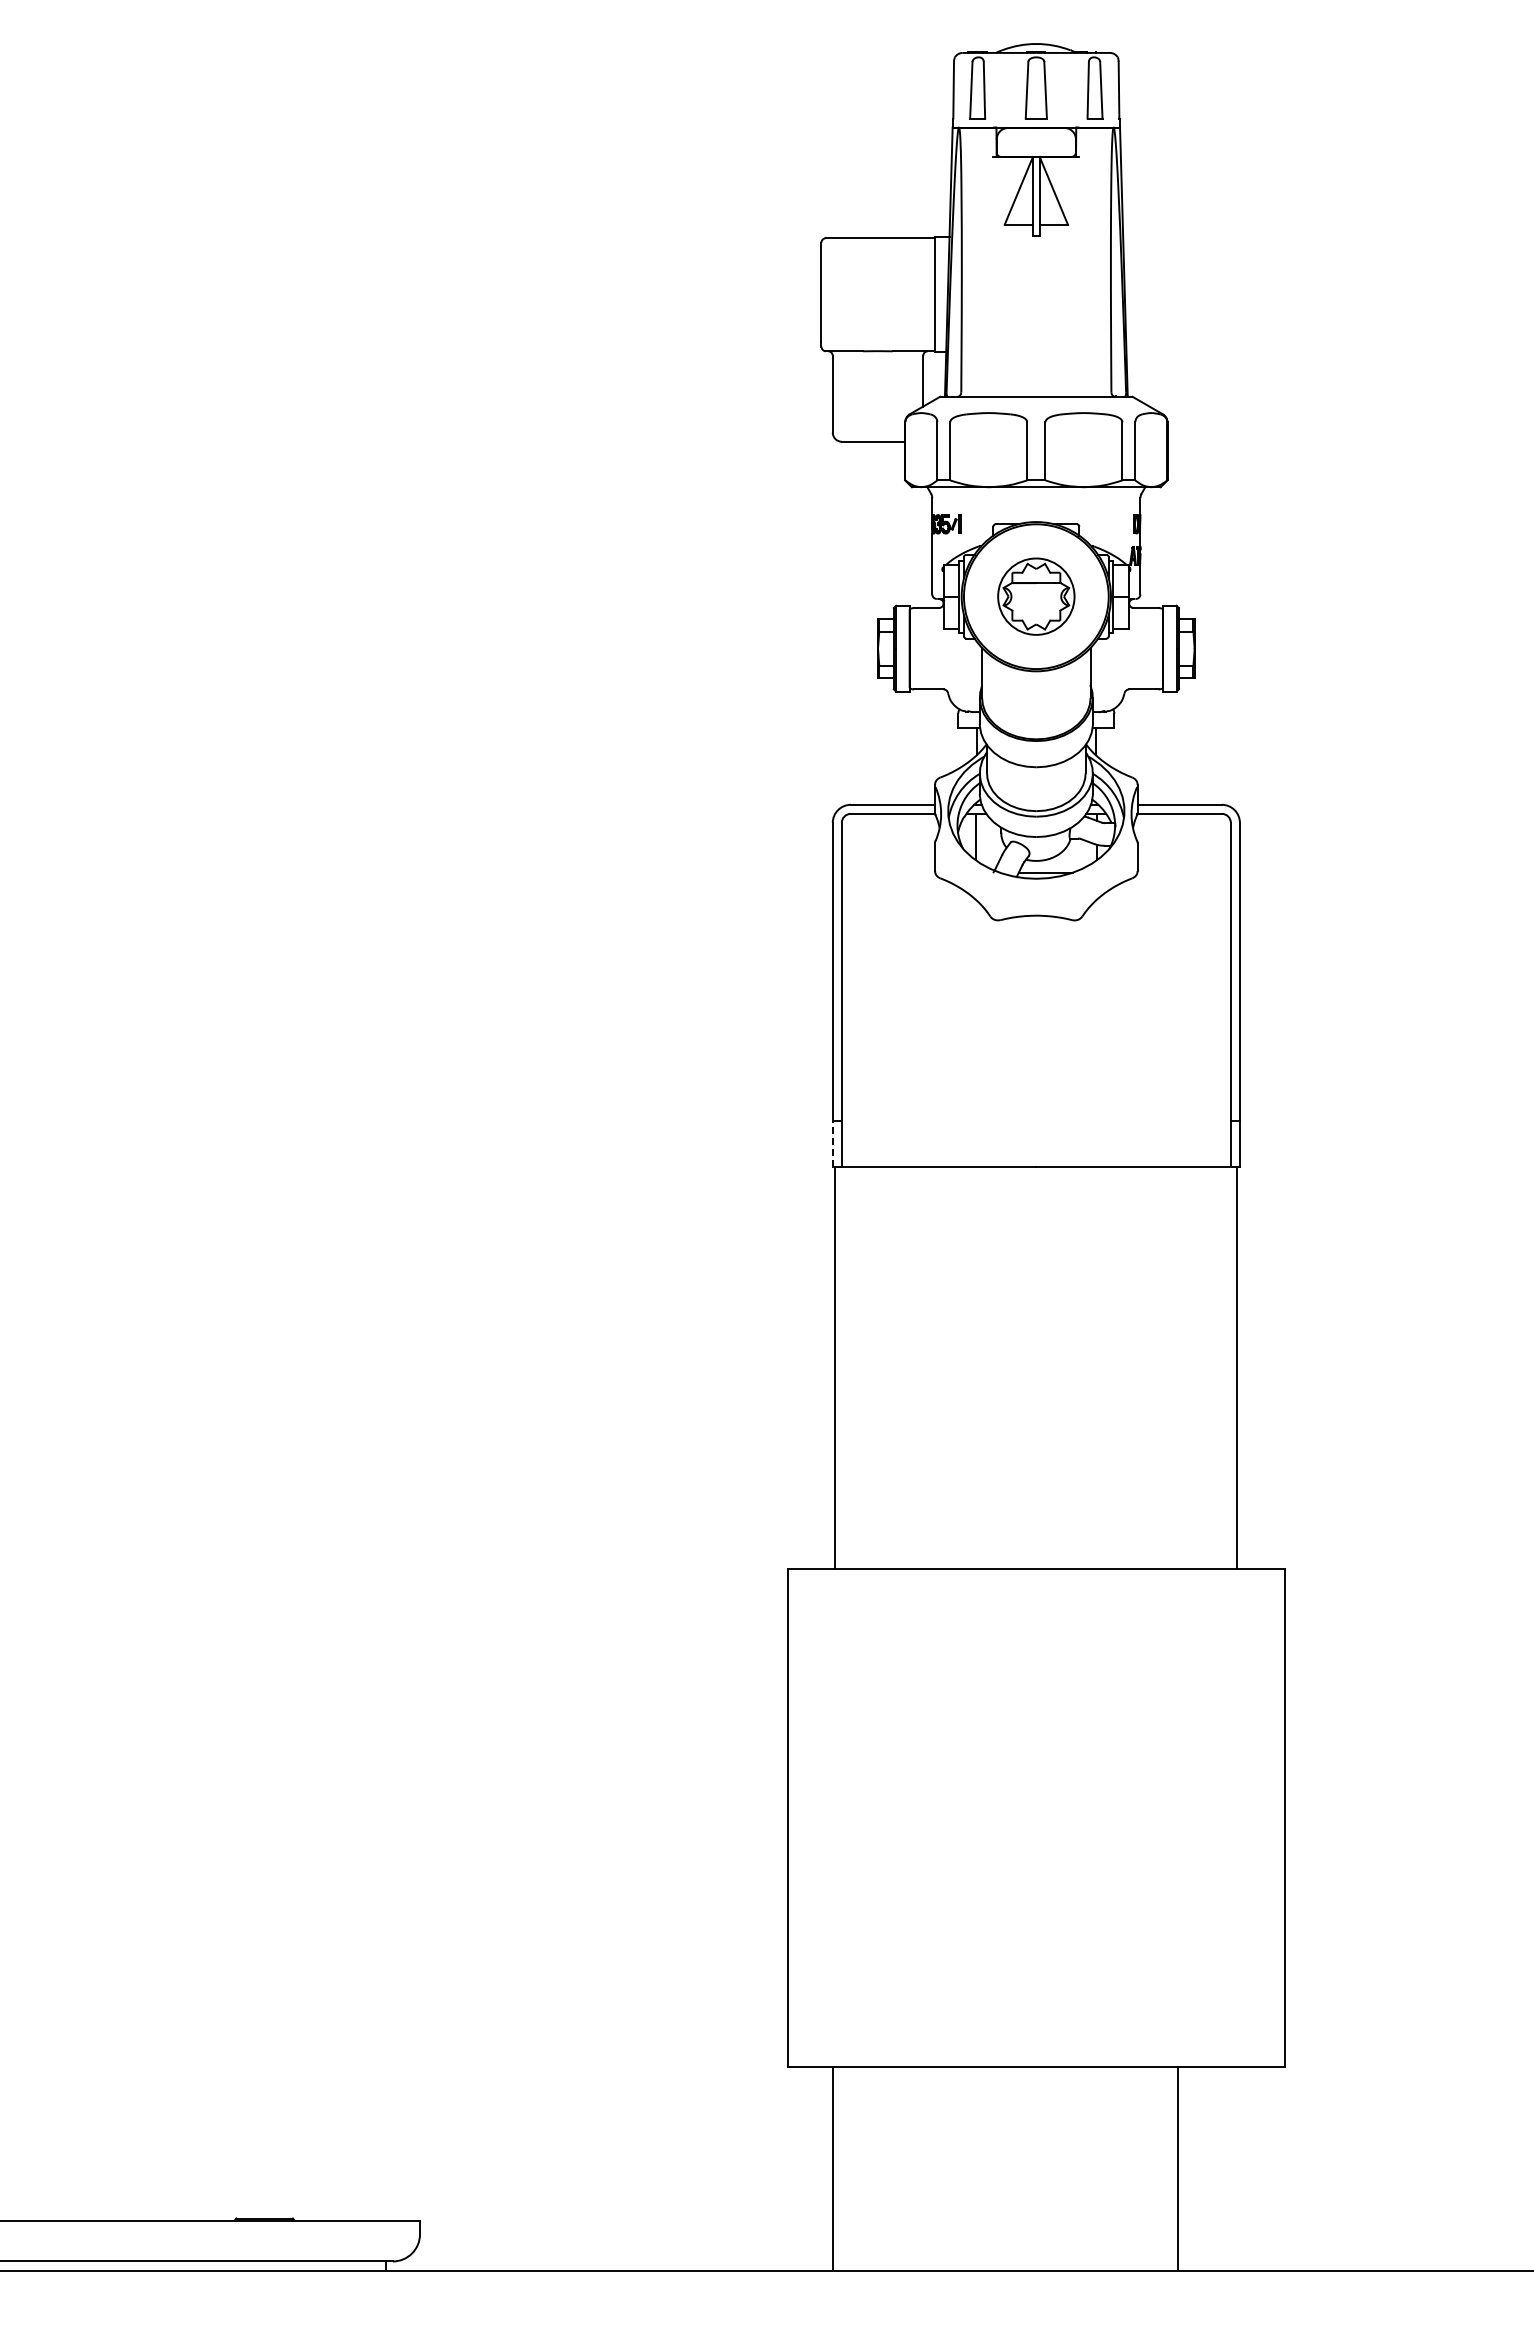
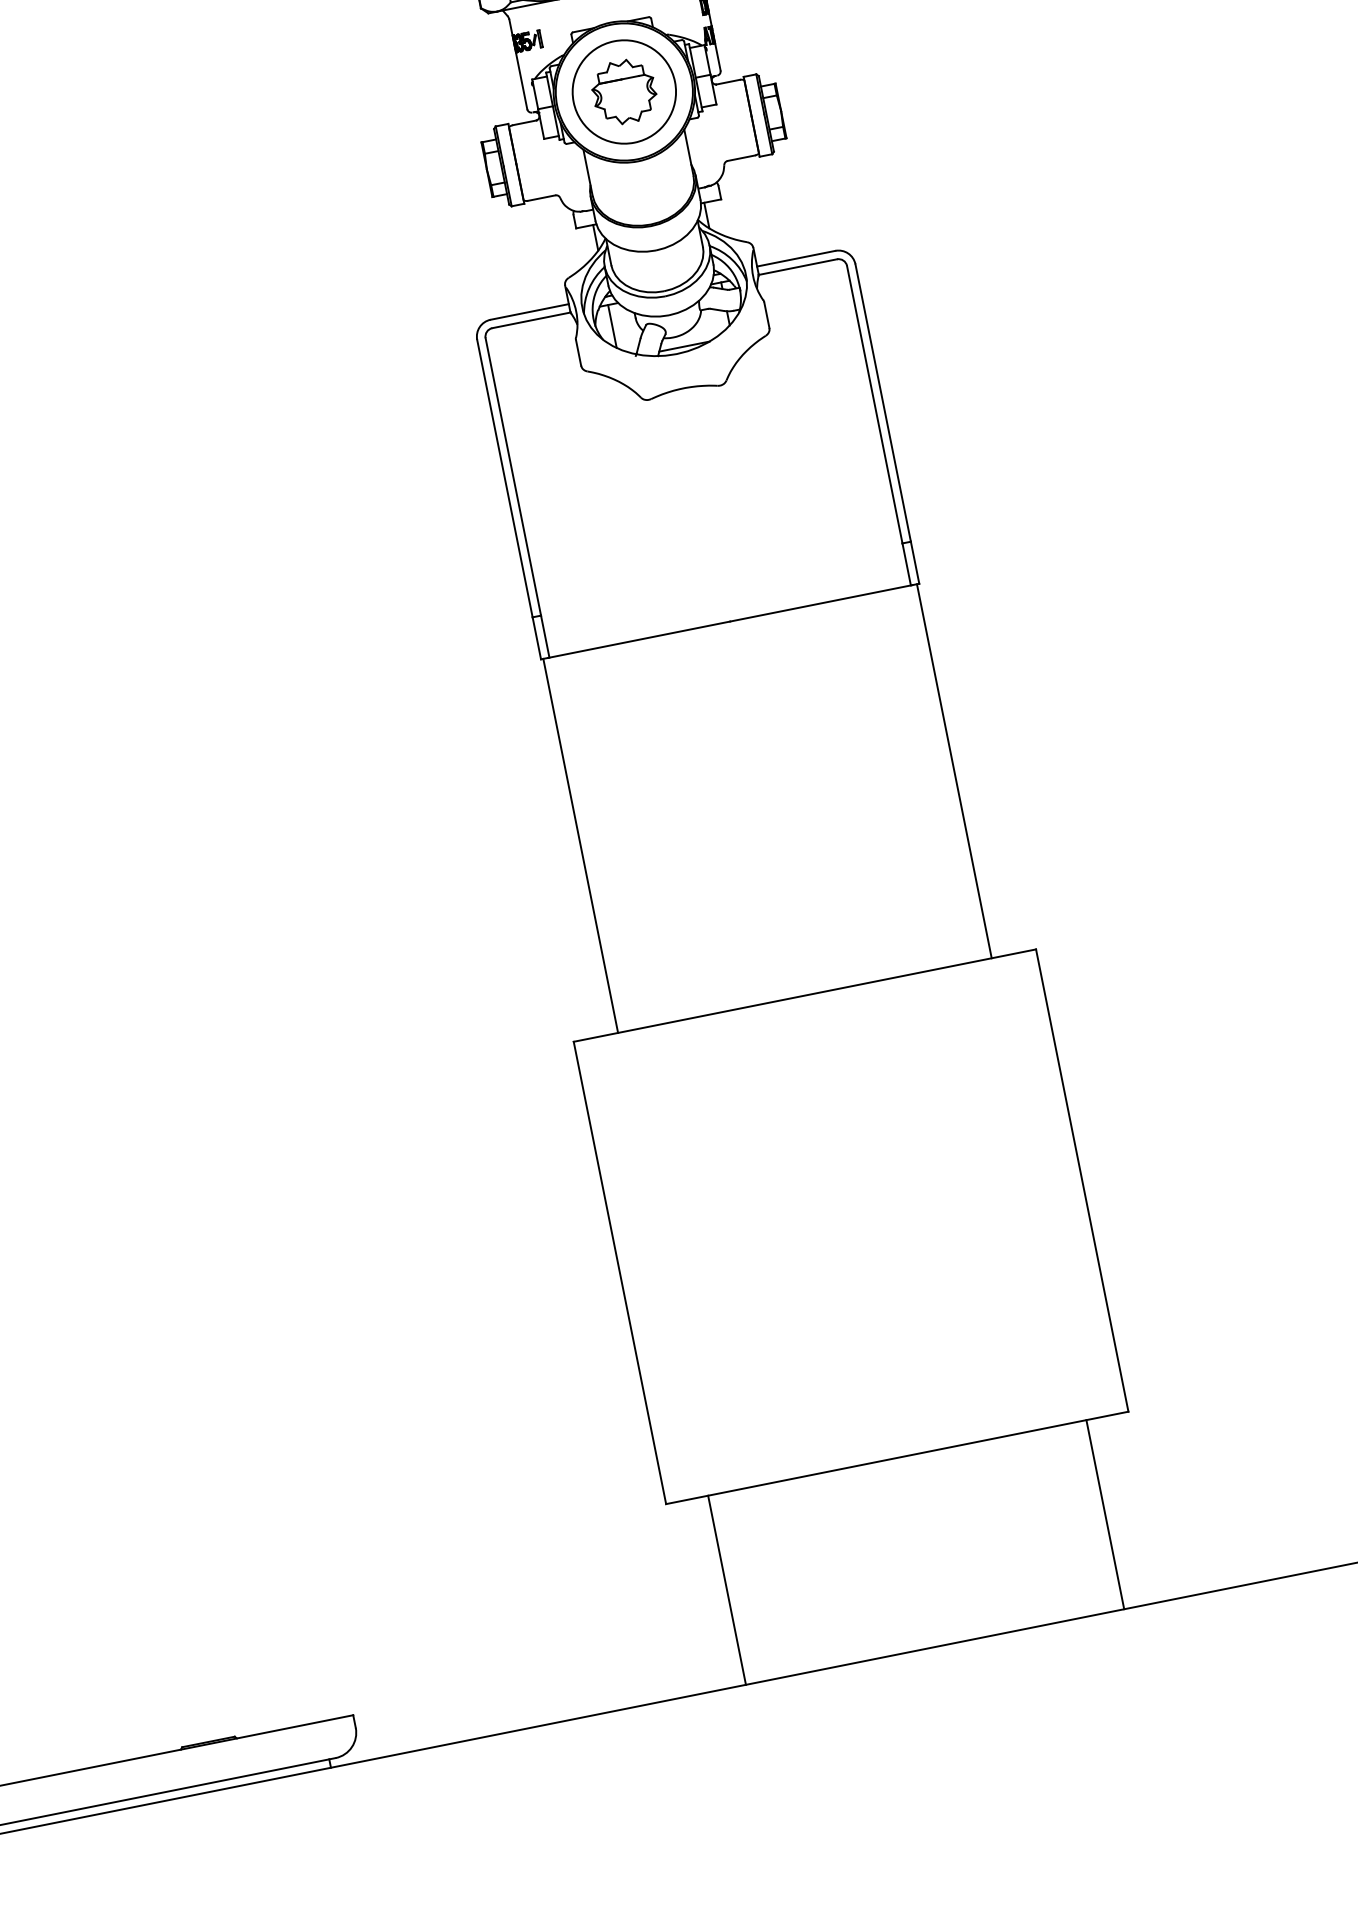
circle: (1035, 596) -> (623, 91), size x1.43
line: (832, 1144) -> (536, 638), dashed -> solid
line: (1177, 2168) -> (1104, 1514), moved

